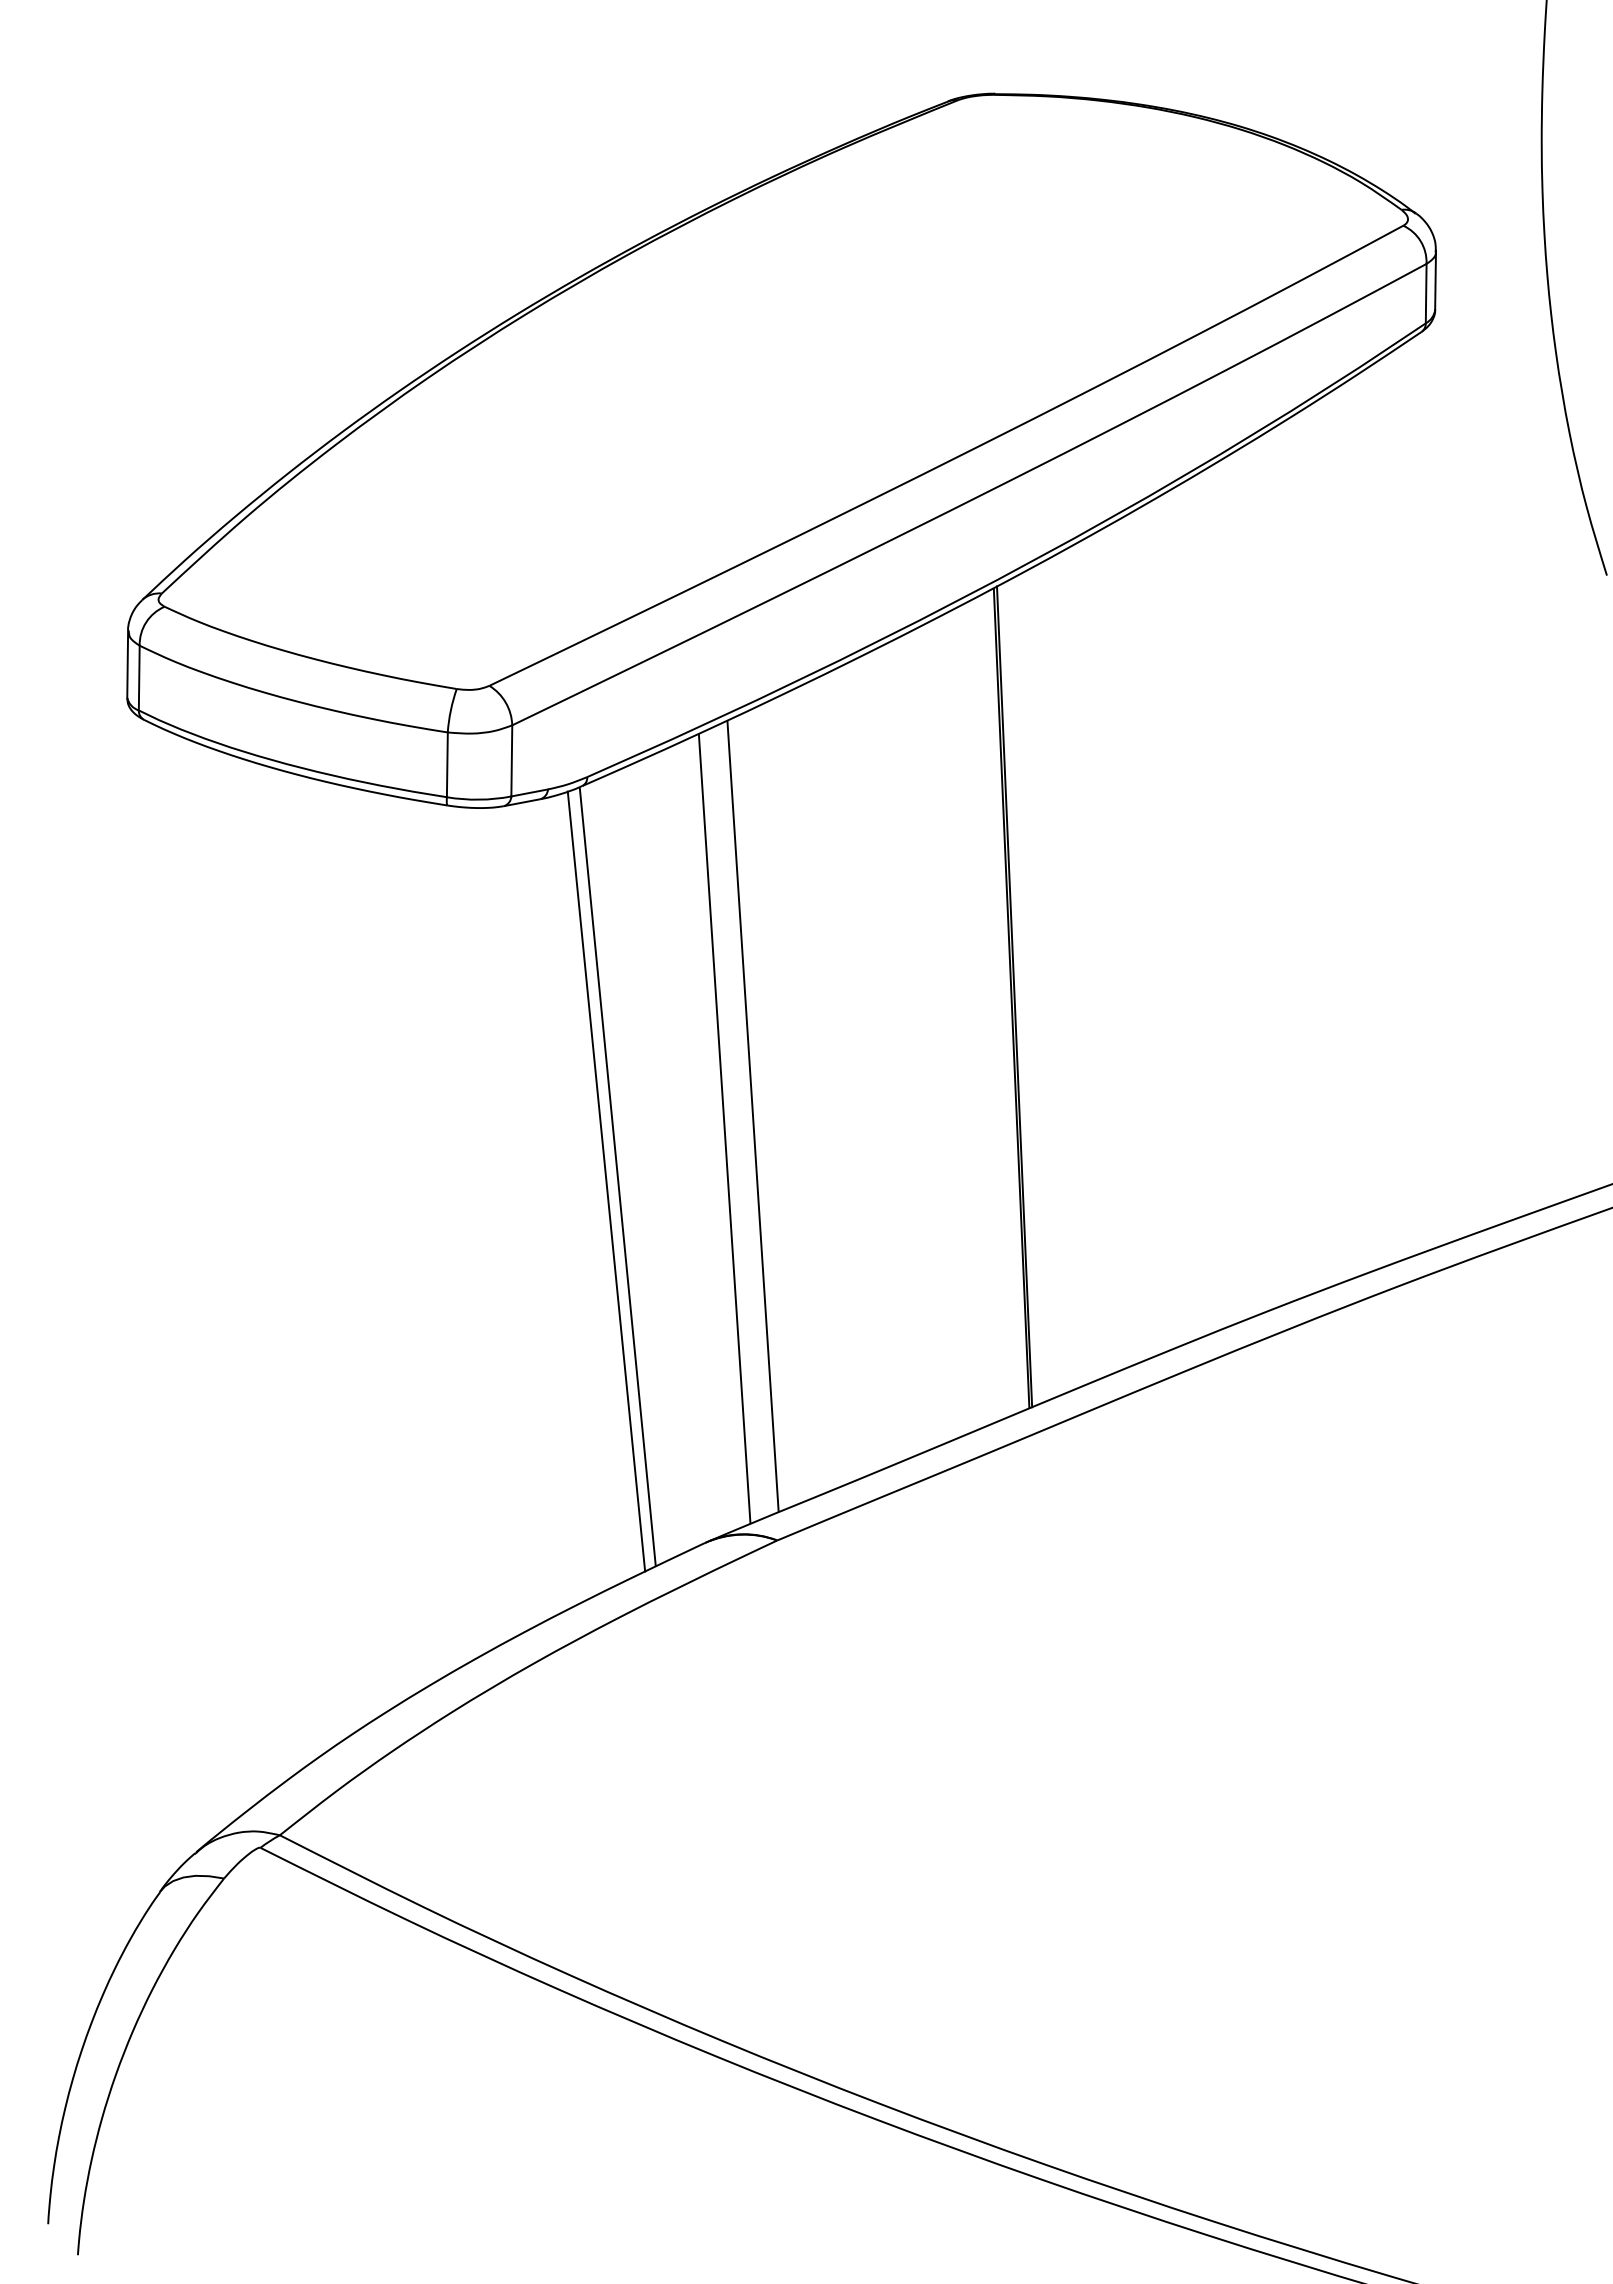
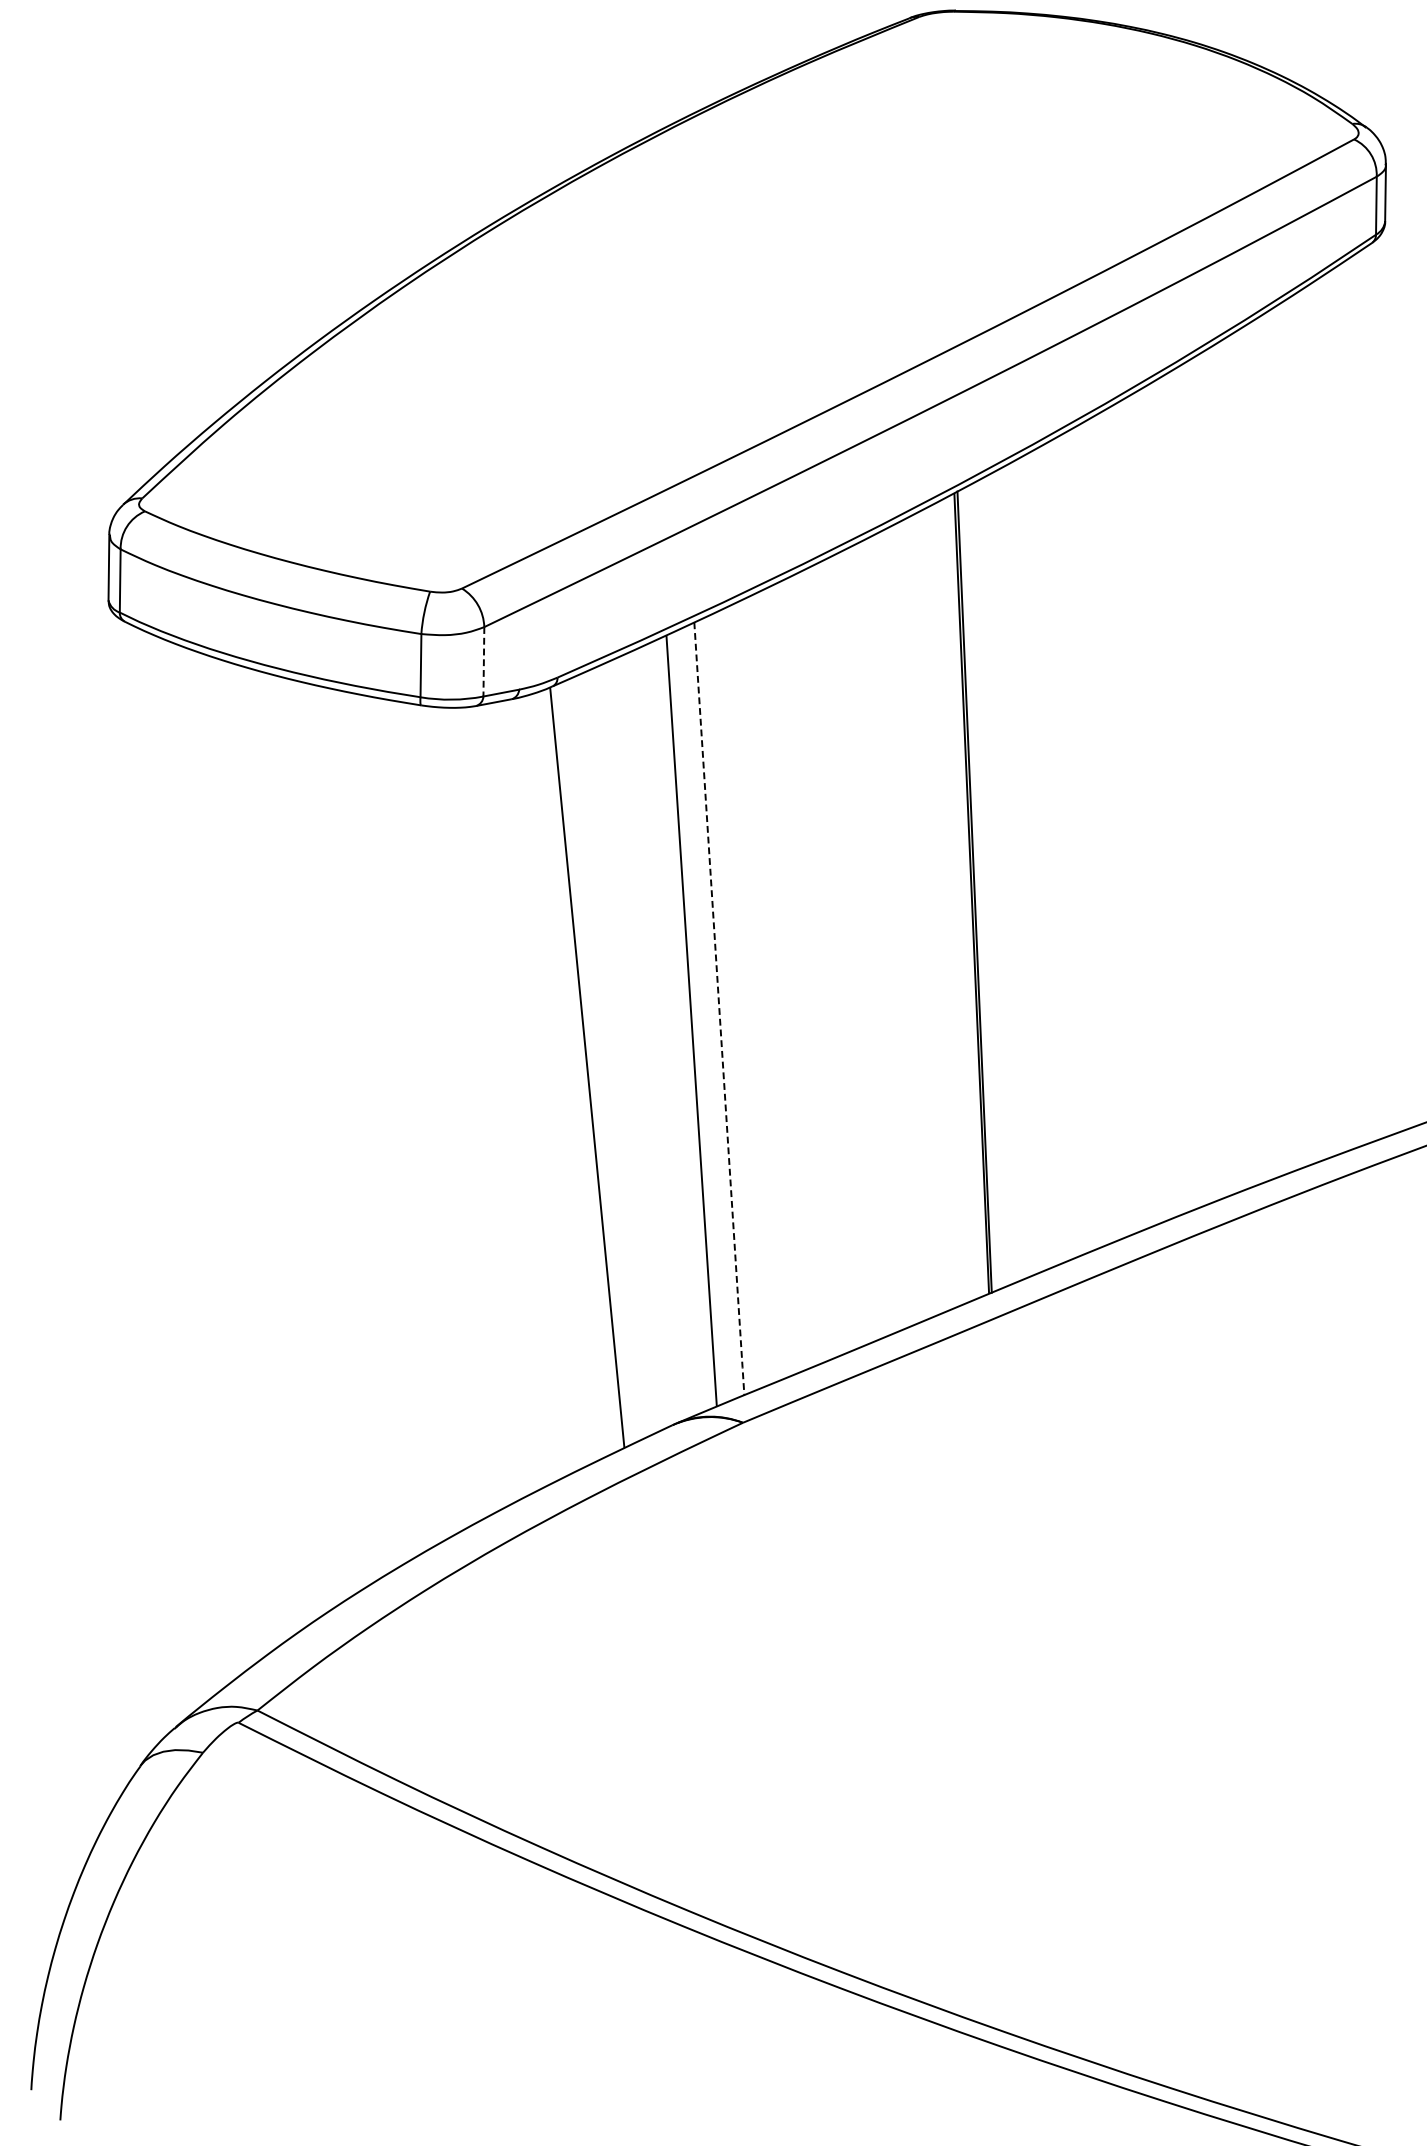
line: (511, 760) -> (483, 661), solid -> dashed
line: (753, 1117) -> (719, 1009), solid -> dashed
line: (606, 1181) -> (576, 1072), removed

